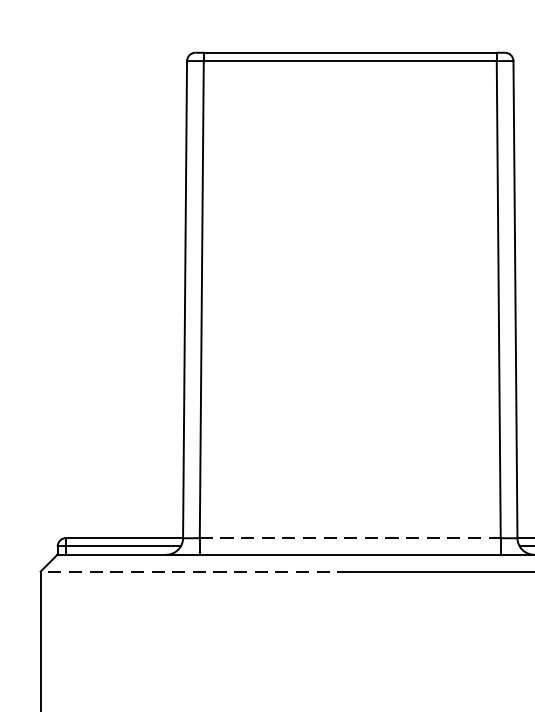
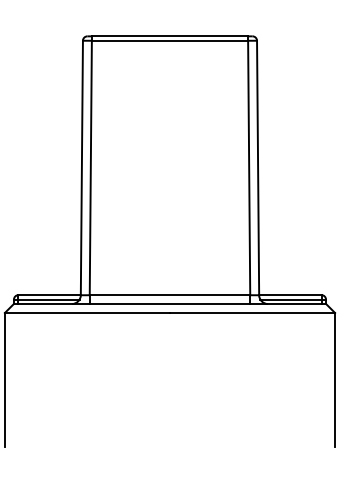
line: (351, 538) -> (170, 295), dashed -> solid
line: (195, 570) -> (87, 312), dashed -> solid

